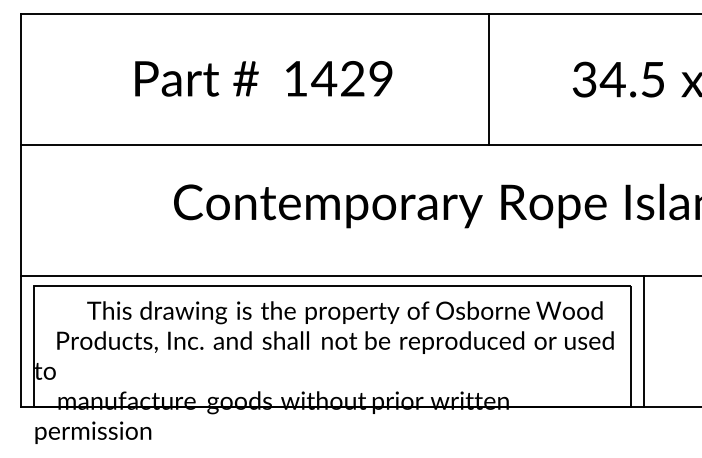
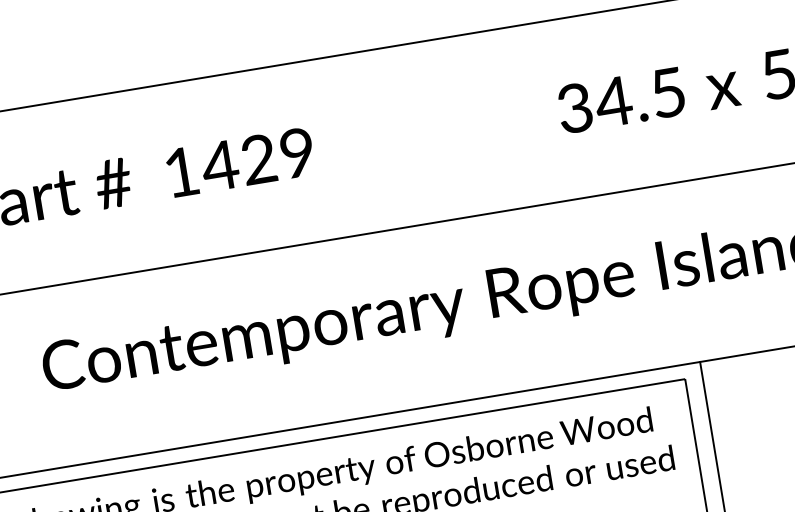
line: (488, 78) -> (443, 128), removed

